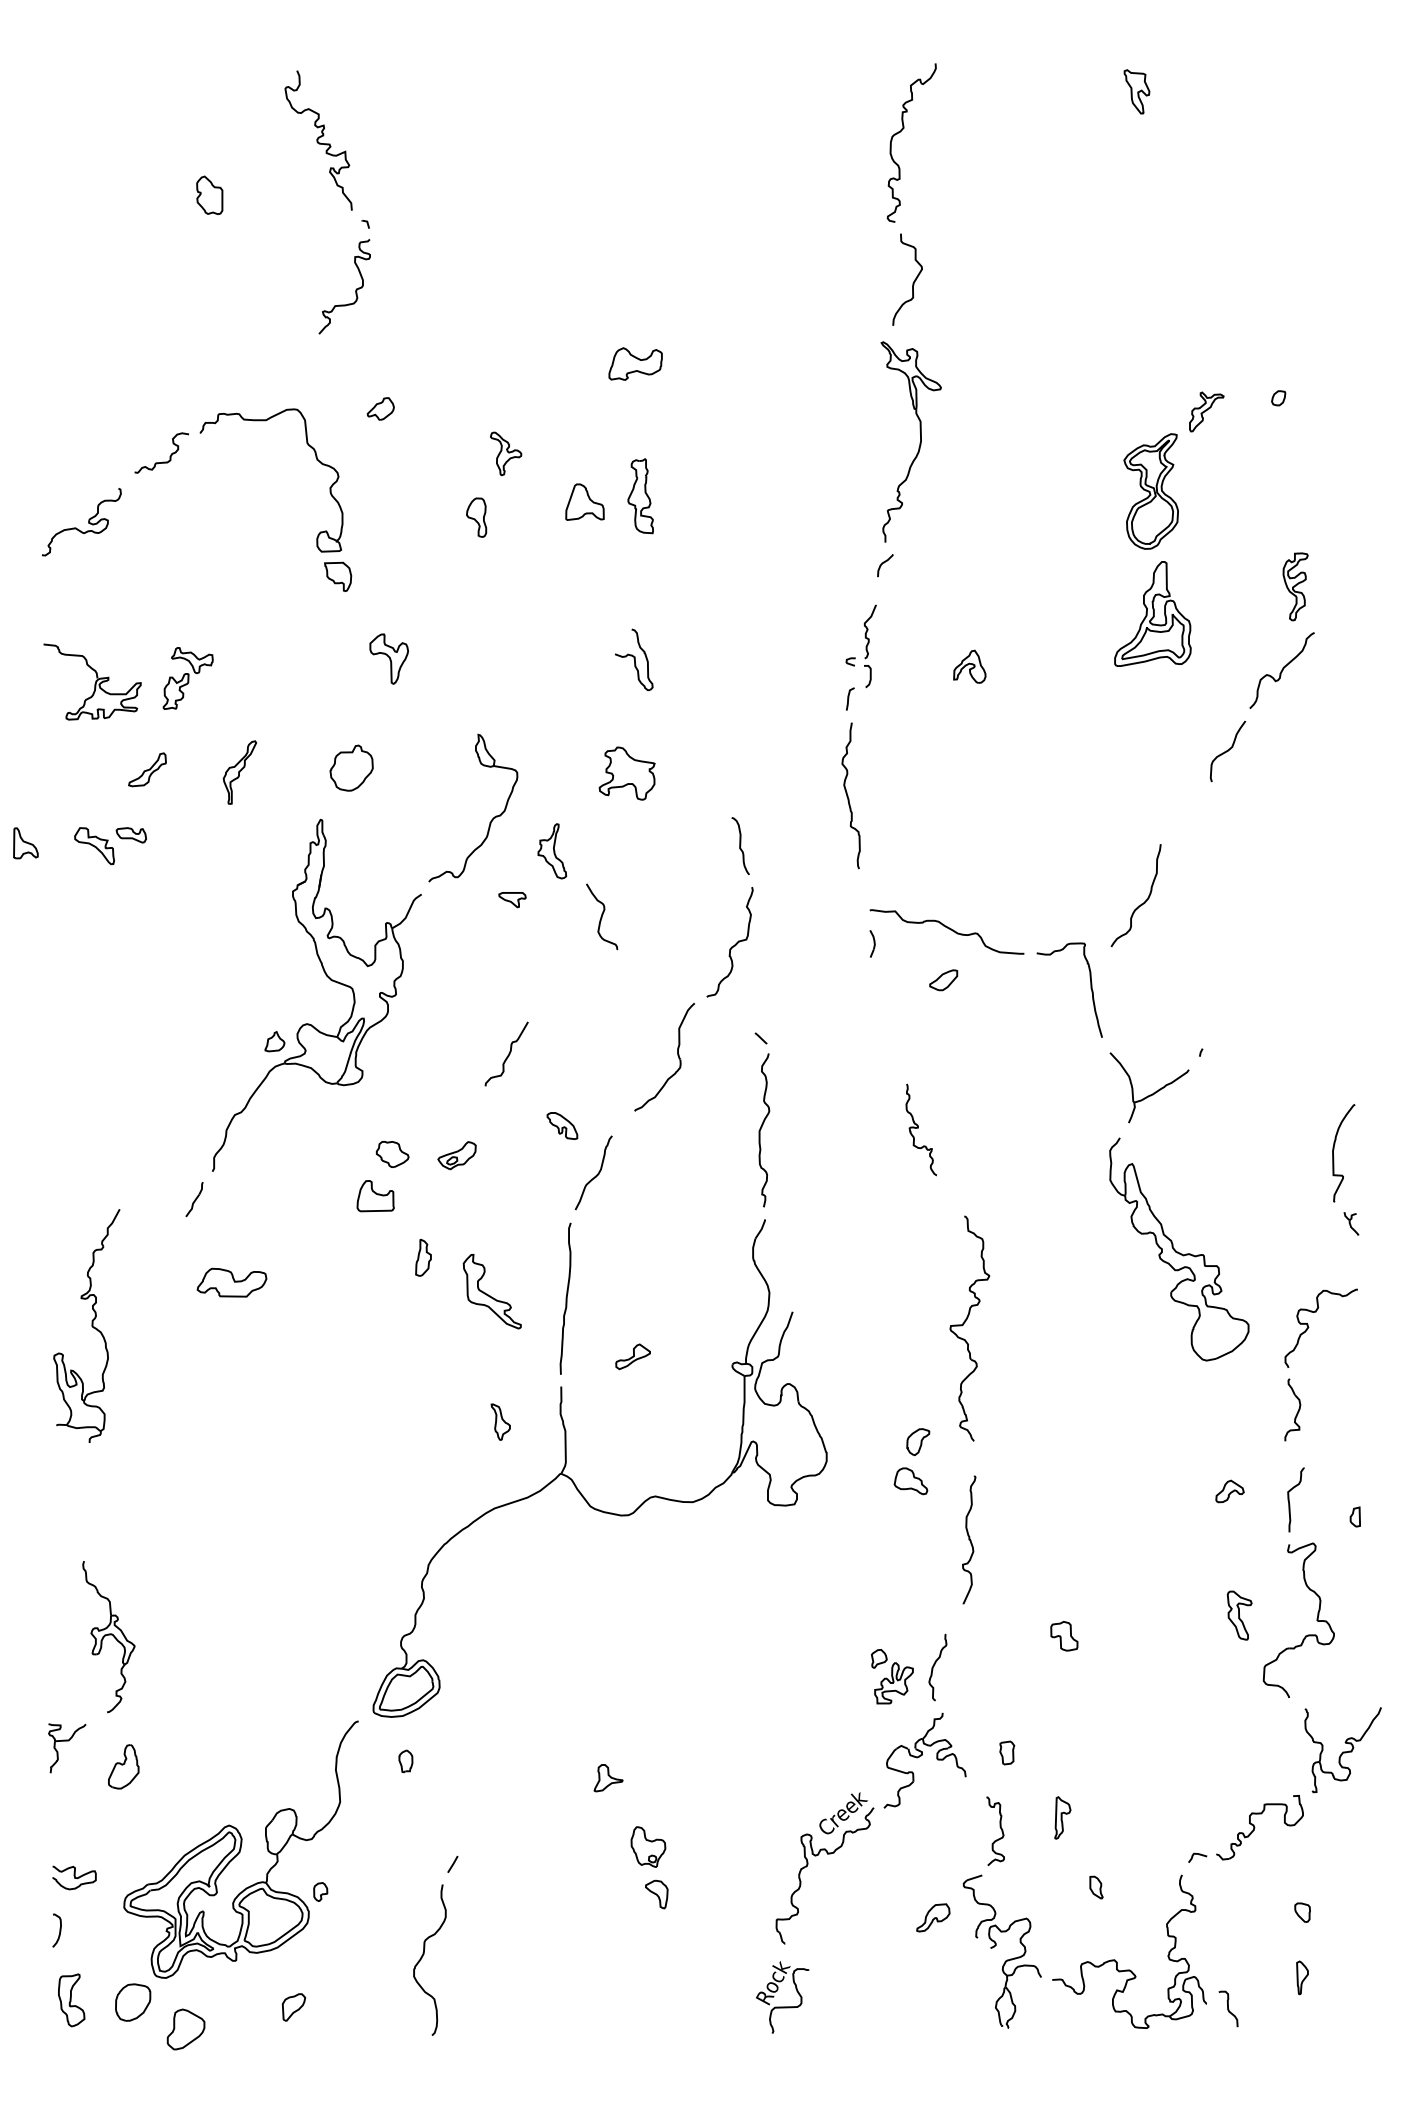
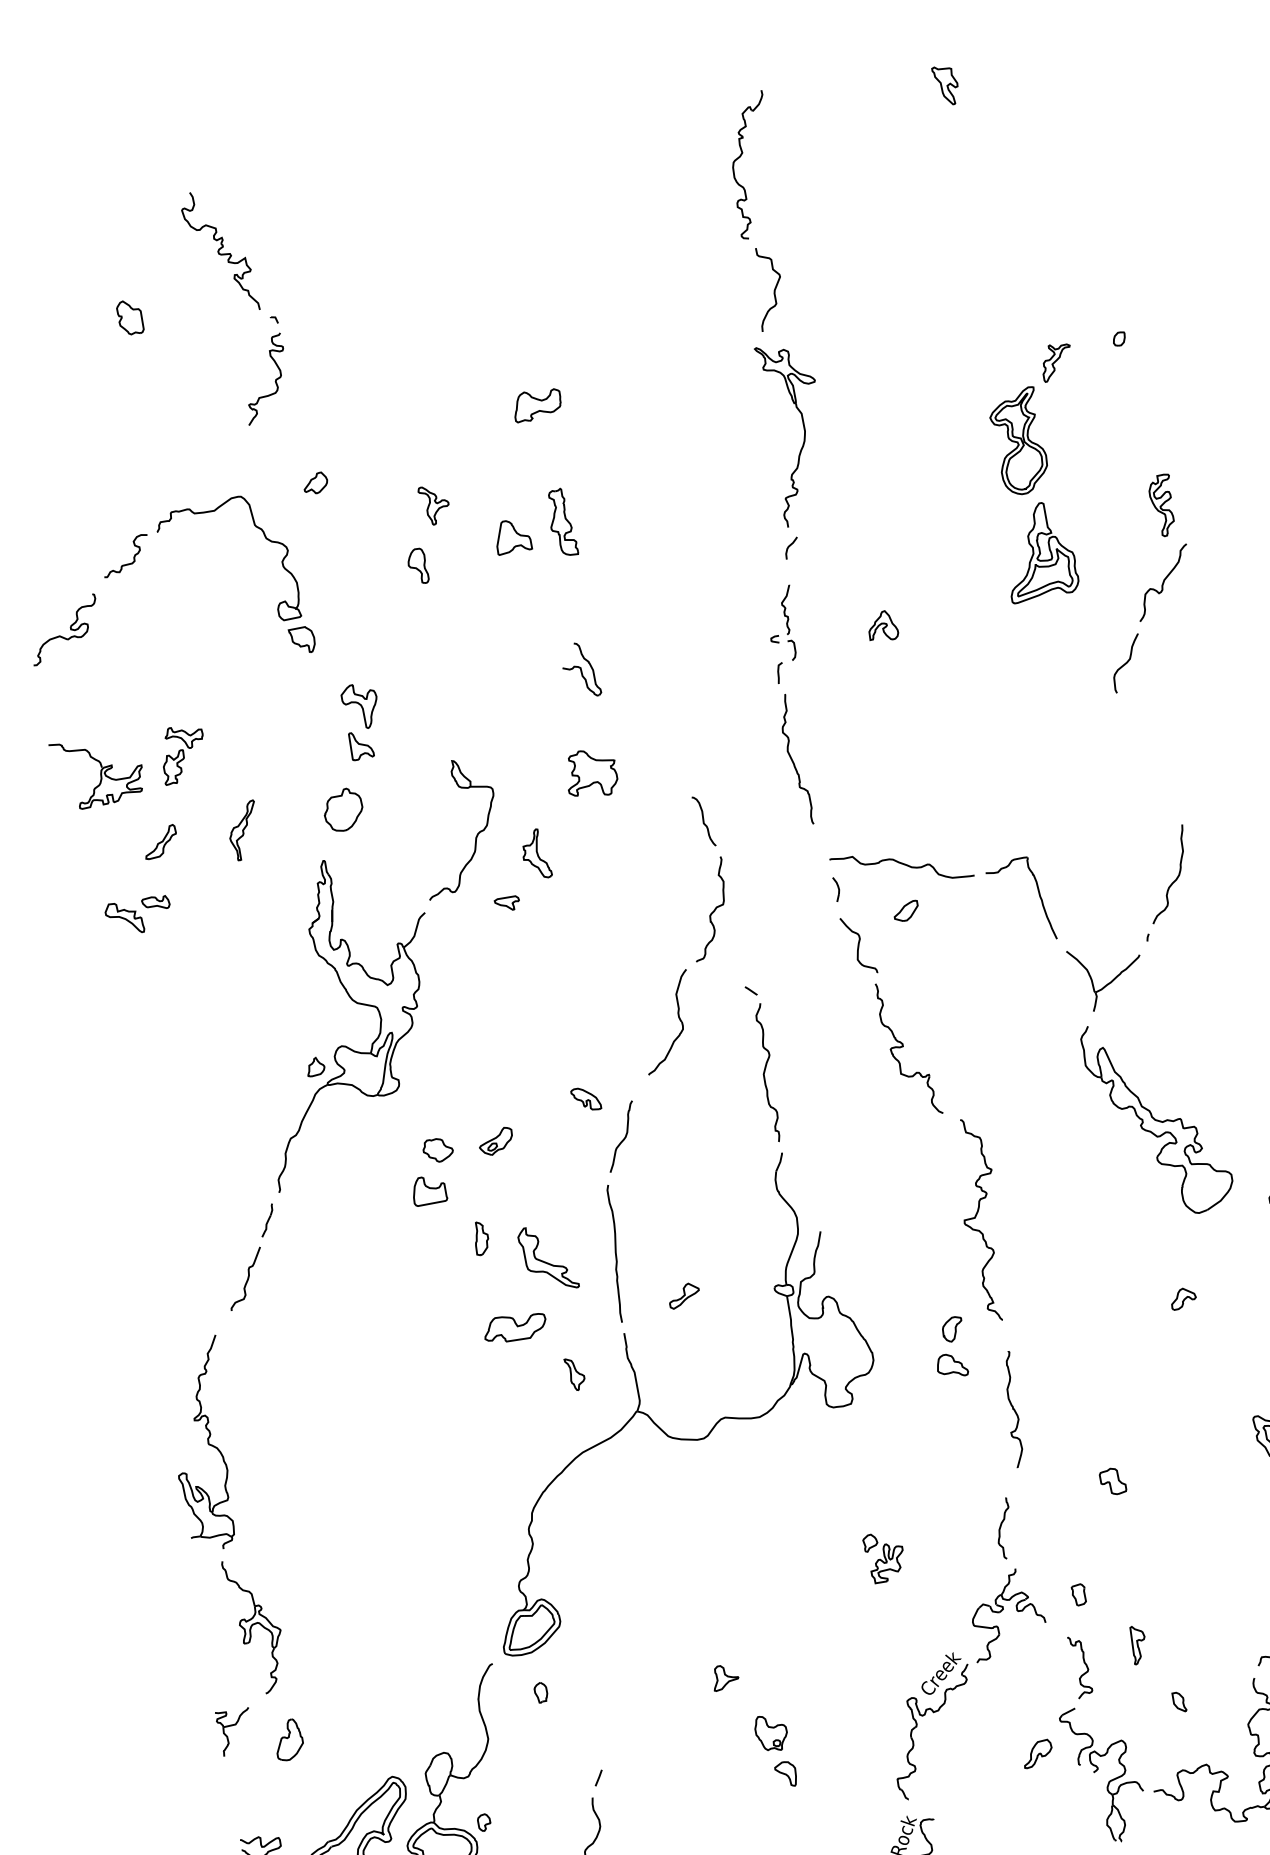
part: (25, 843) -> (361, 745), moved
curve: (1141, 903) -> (1173, 880), moved
curve: (602, 916) -> (859, 945), moved
curve: (508, 1053) -> (247, 1278), moved
part: (921, 1129) -> (908, 1048), size x1.67
part: (231, 1282) -> (514, 1327), moved
part: (86, 1325) -> (203, 1444), moved
part: (1229, 1491) -> (1182, 1298), moved
part: (892, 1676) -> (885, 1556), moved

